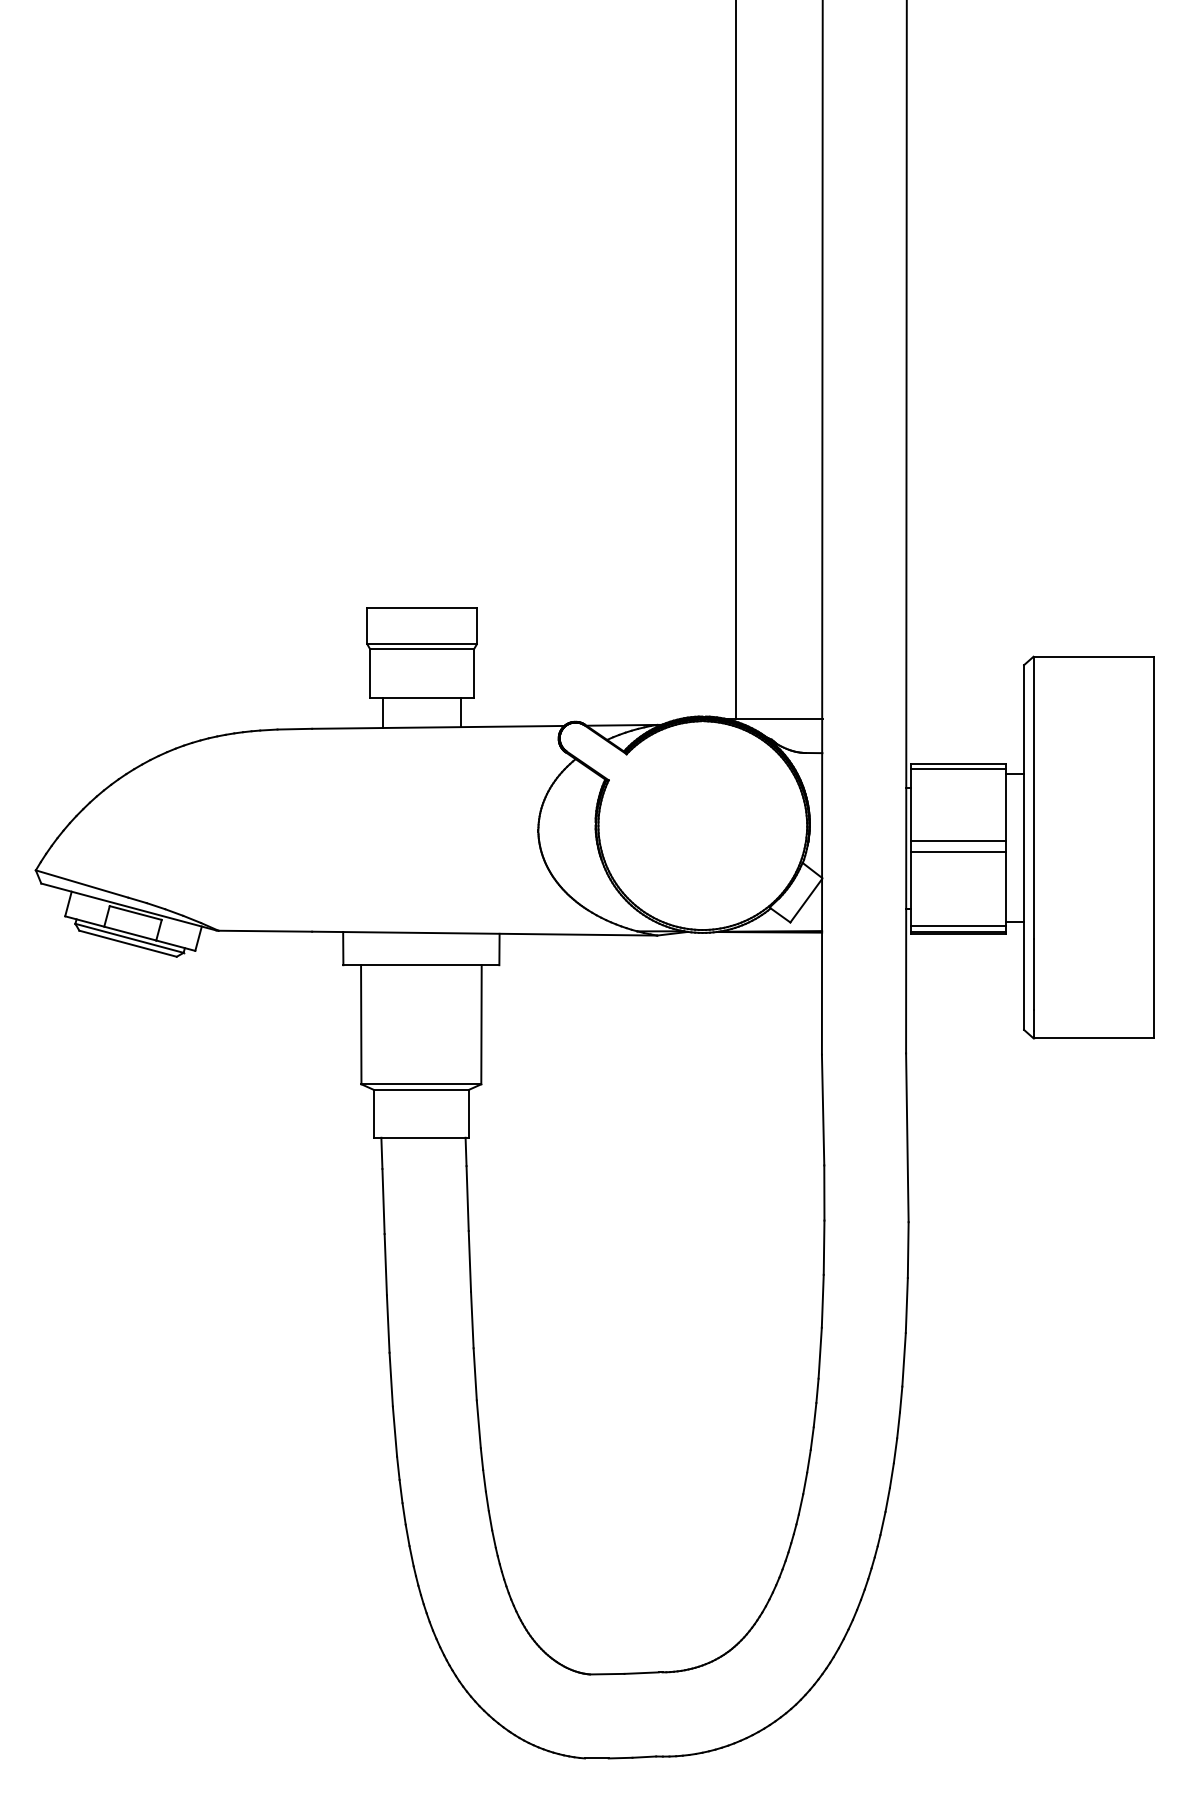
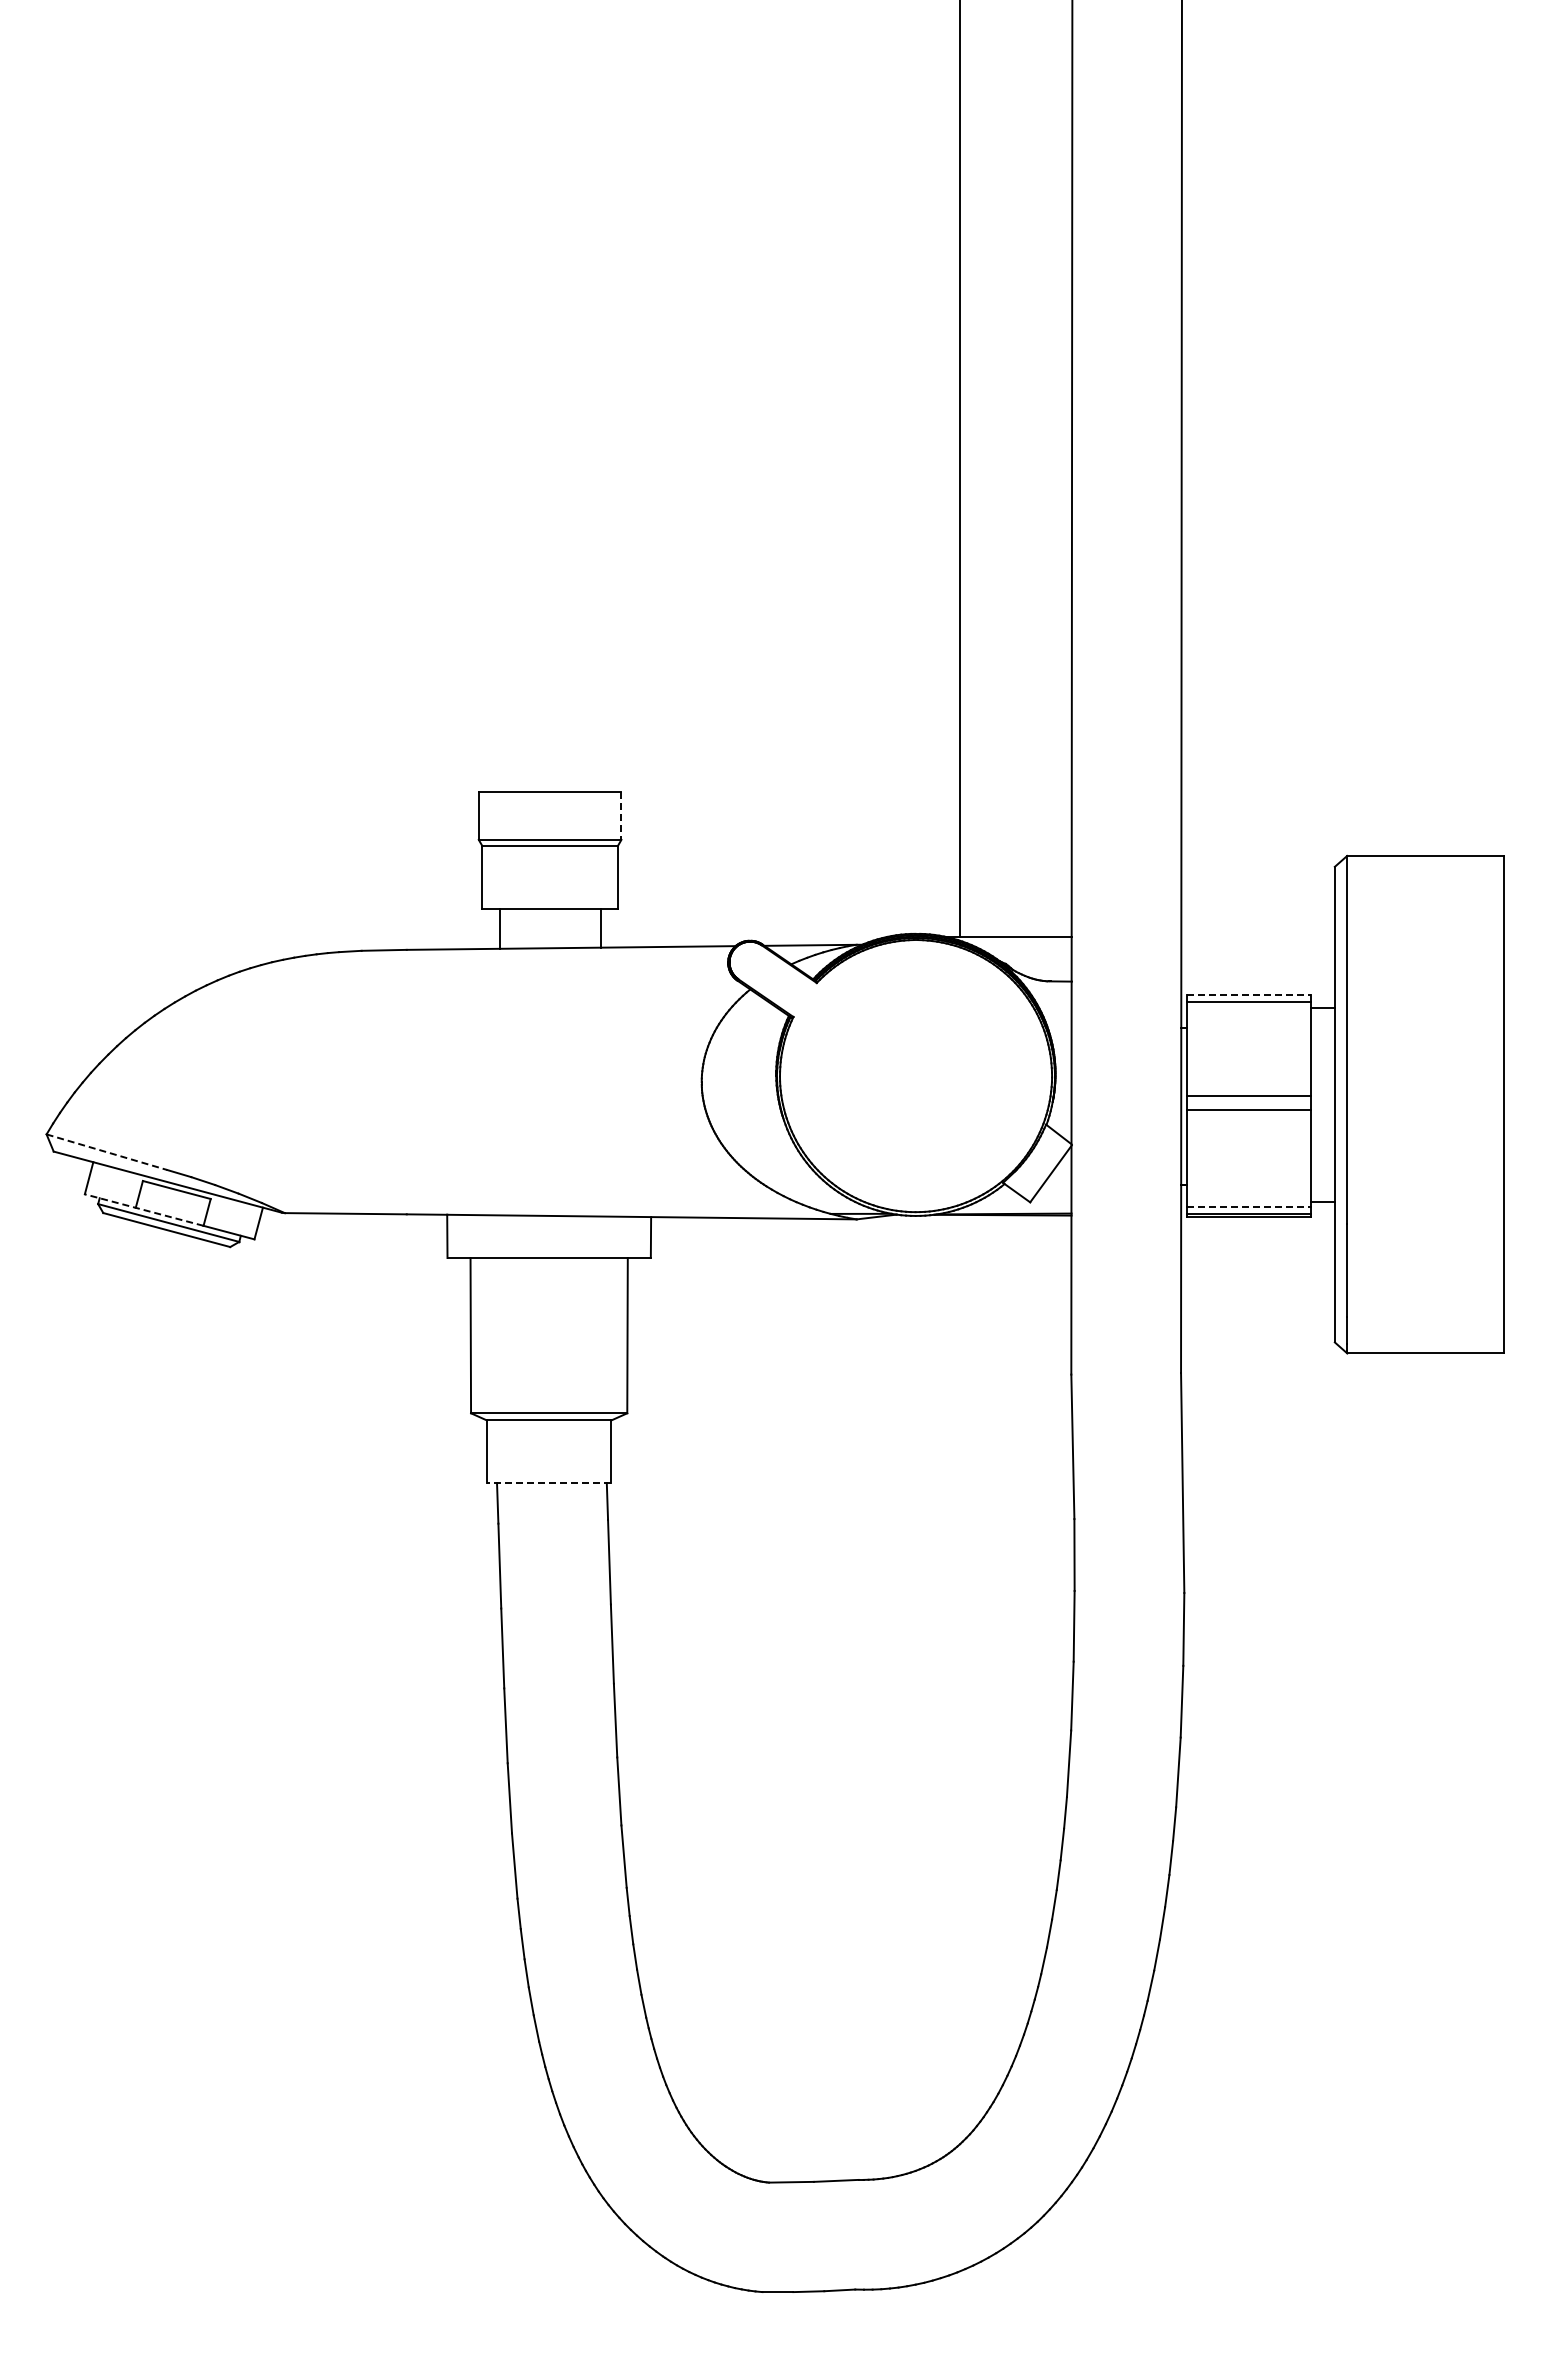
line: (476, 626) -> (621, 816), solid -> dashed
line: (958, 763) -> (1249, 995), solid -> dashed
line: (81, 884) -> (106, 1152), solid -> dashed
line: (958, 925) -> (1249, 1206), solid -> dashed
line: (110, 927) -> (143, 1209), solid -> dashed
line: (420, 1138) -> (548, 1483), solid -> dashed

